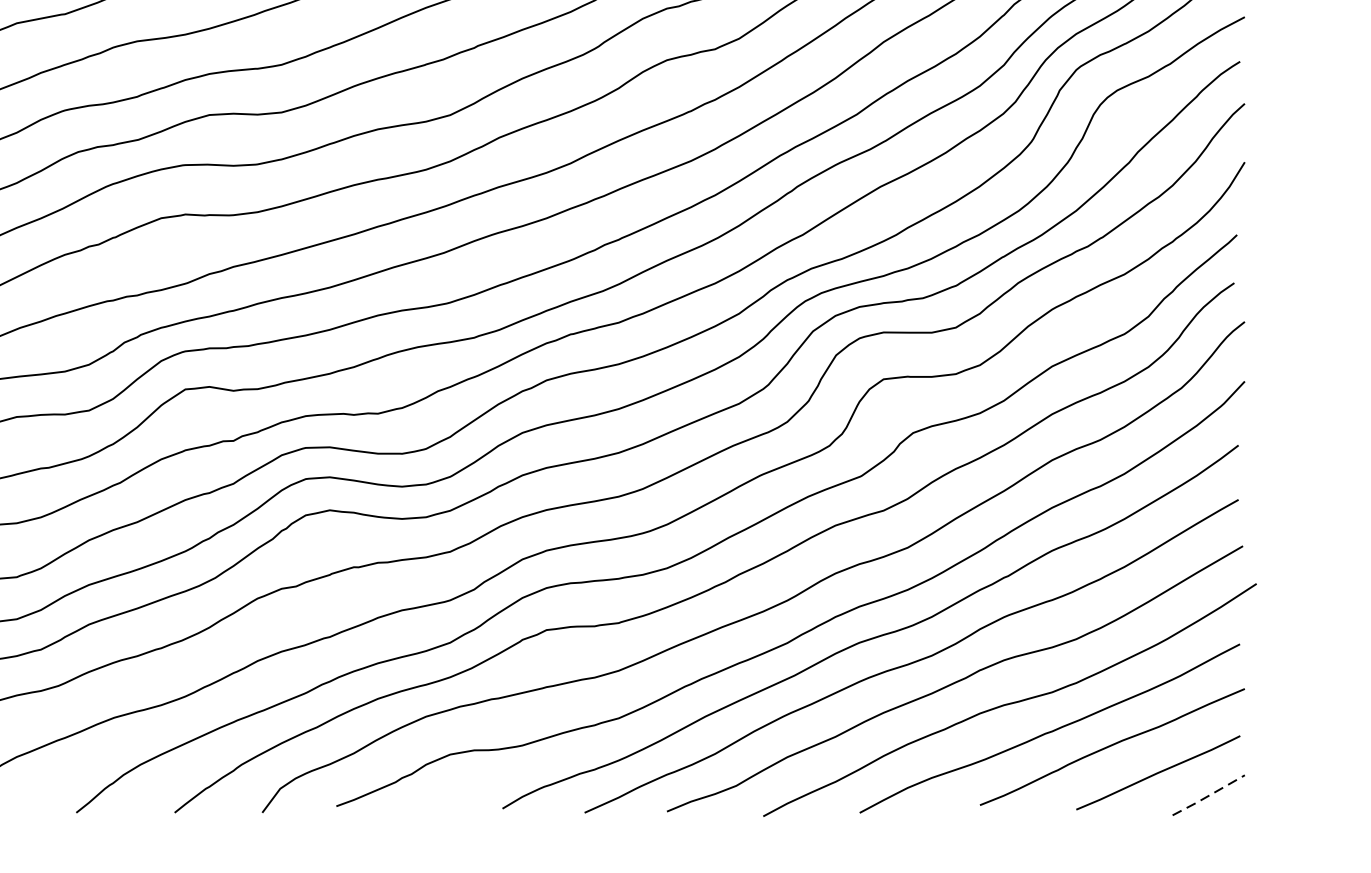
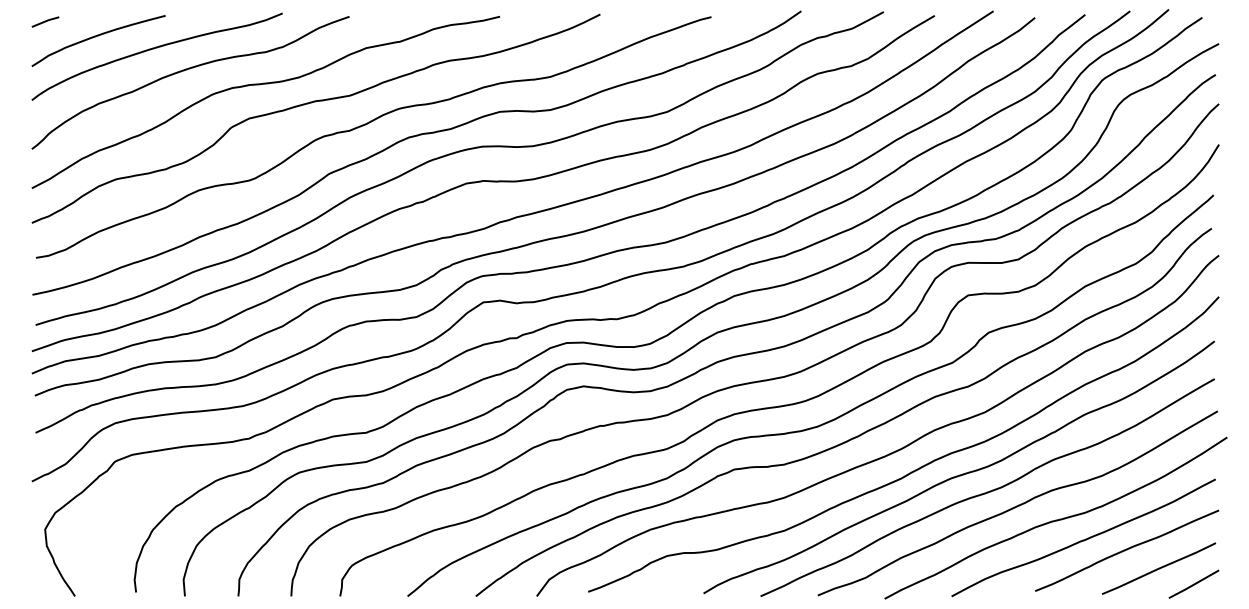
line: (1209, 795) -> (1194, 584), dashed -> solid

